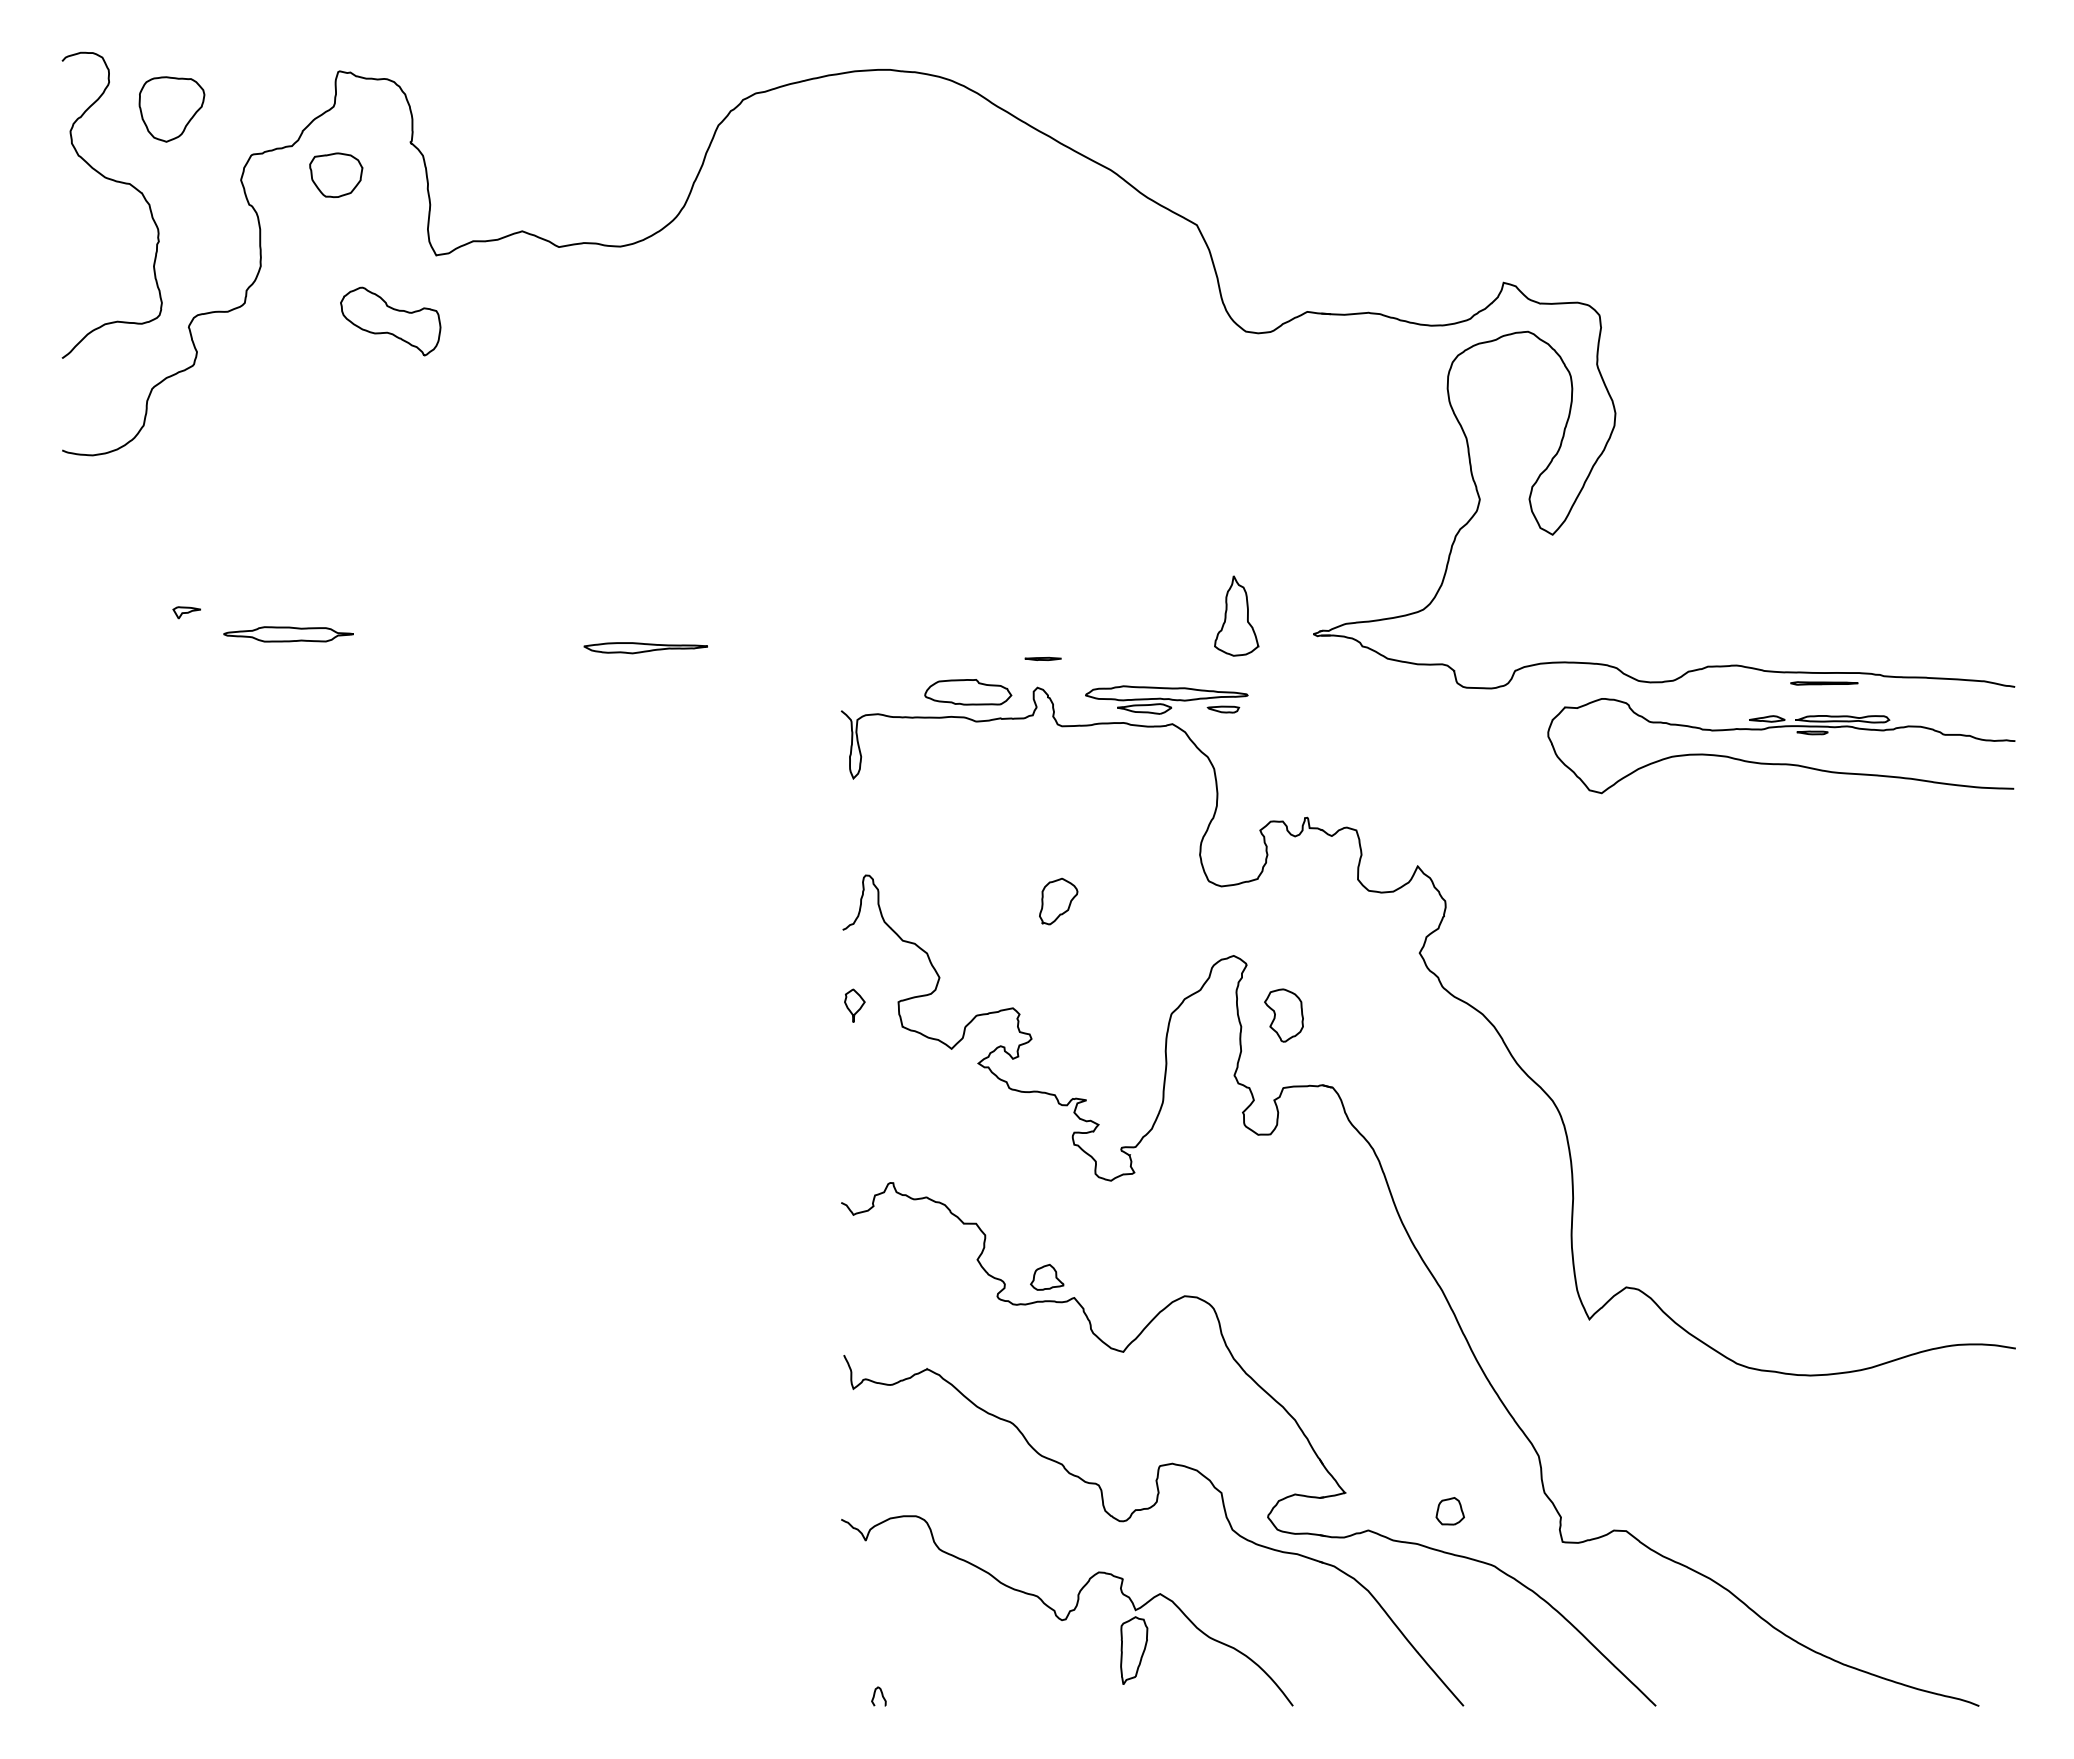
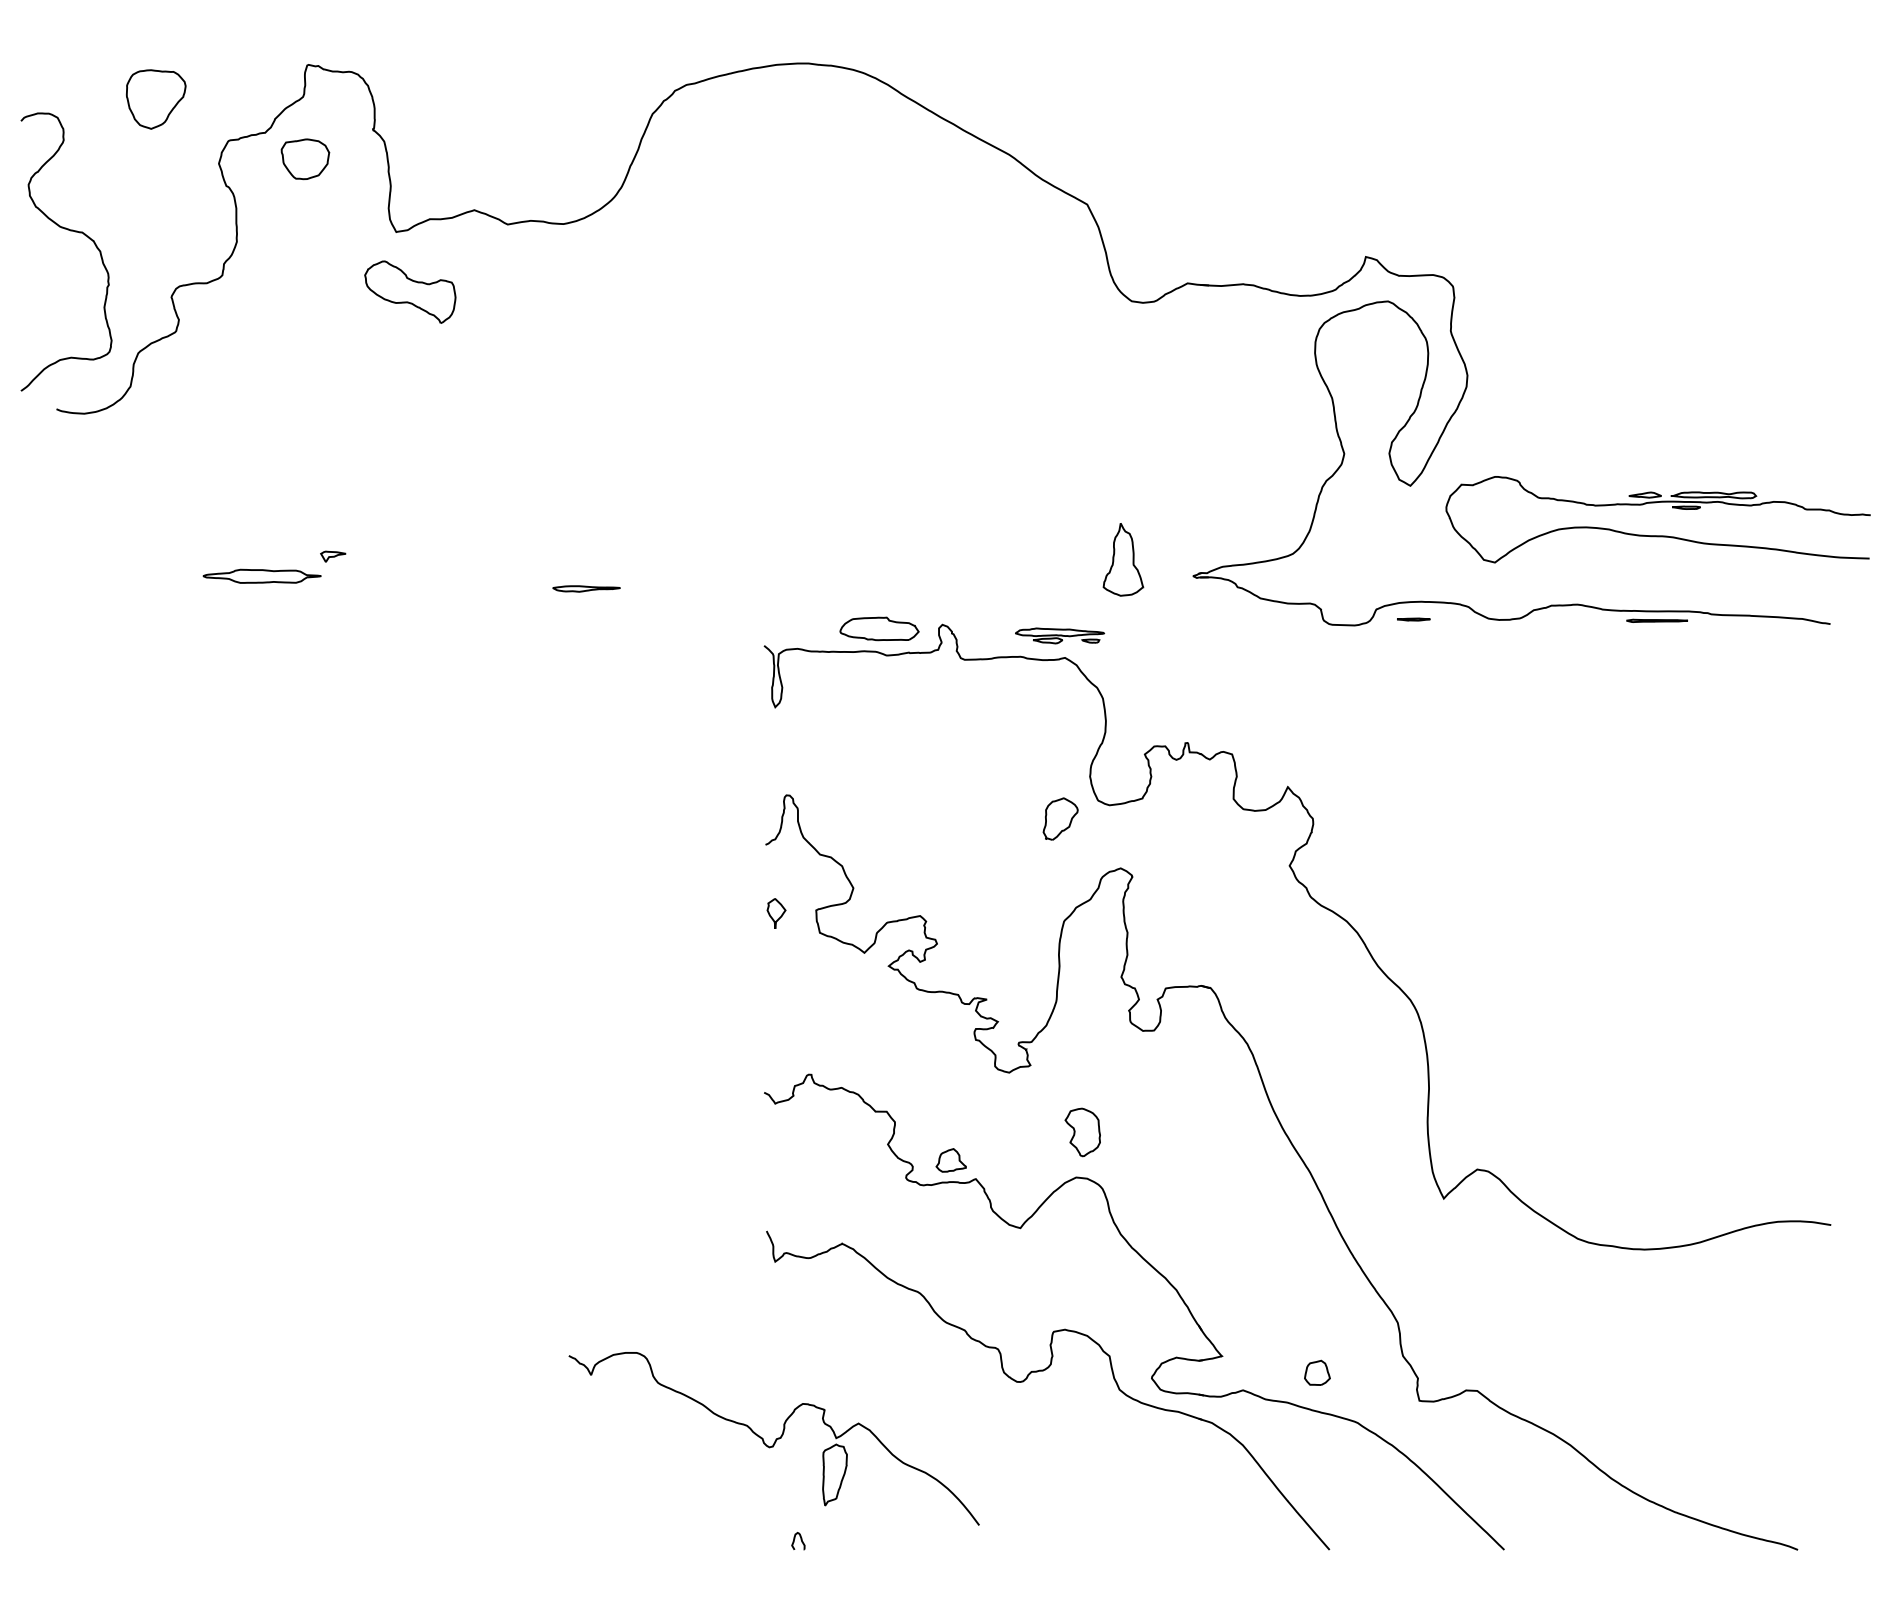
curve: (116, 182) -> (70, 231), moved
part: (390, 321) -> (410, 292), moved
part: (186, 612) -> (332, 556), moved
part: (645, 648) -> (586, 589), size x0.6
line: (1042, 658) -> (1413, 619), moved
part: (1166, 699) -> (1059, 635), size x0.6
part: (1781, 763) -> (1658, 535), moved
part: (1058, 901) -> (1060, 818), moved
part: (1283, 1015) -> (1082, 1132), moved
part: (1067, 1610) -> (774, 1438), moved

